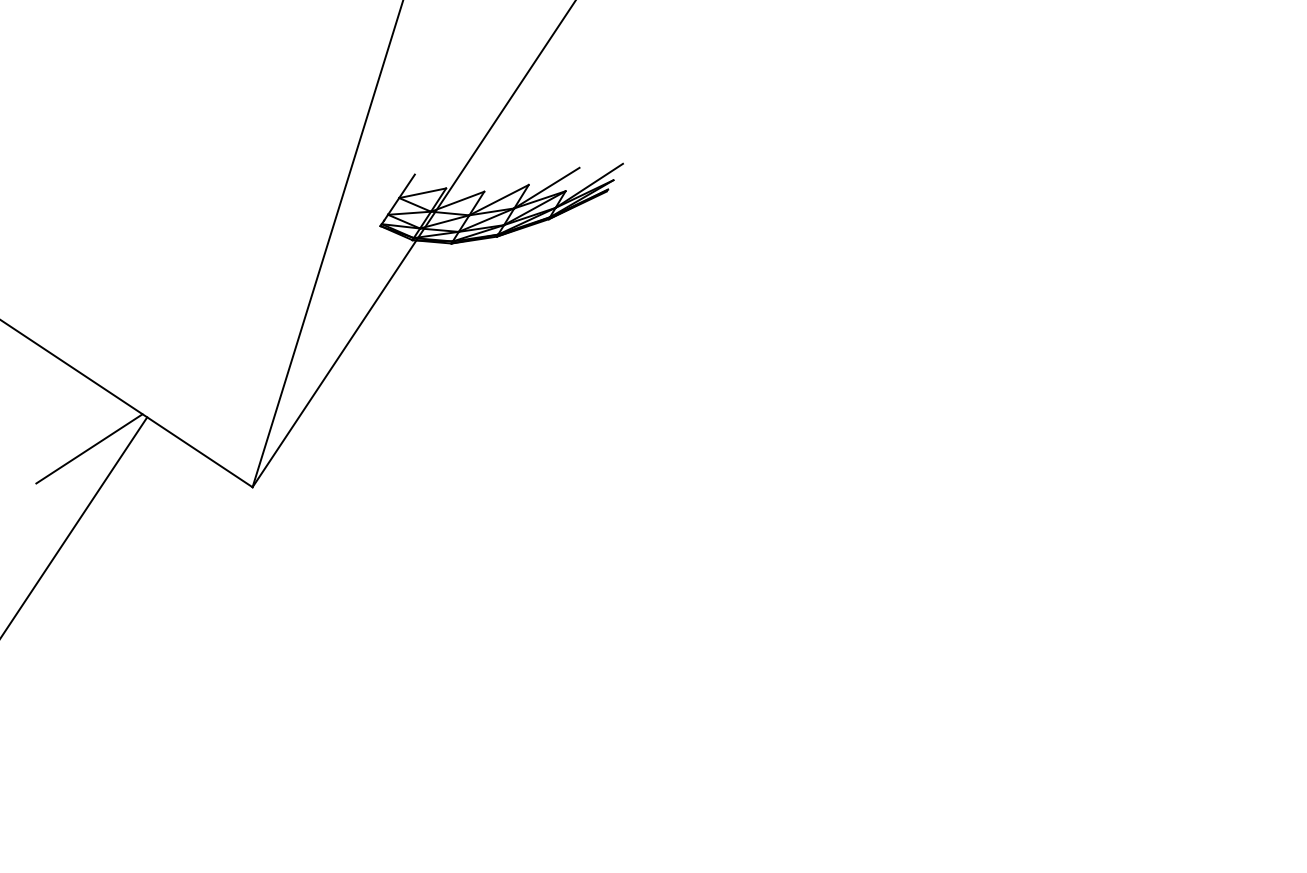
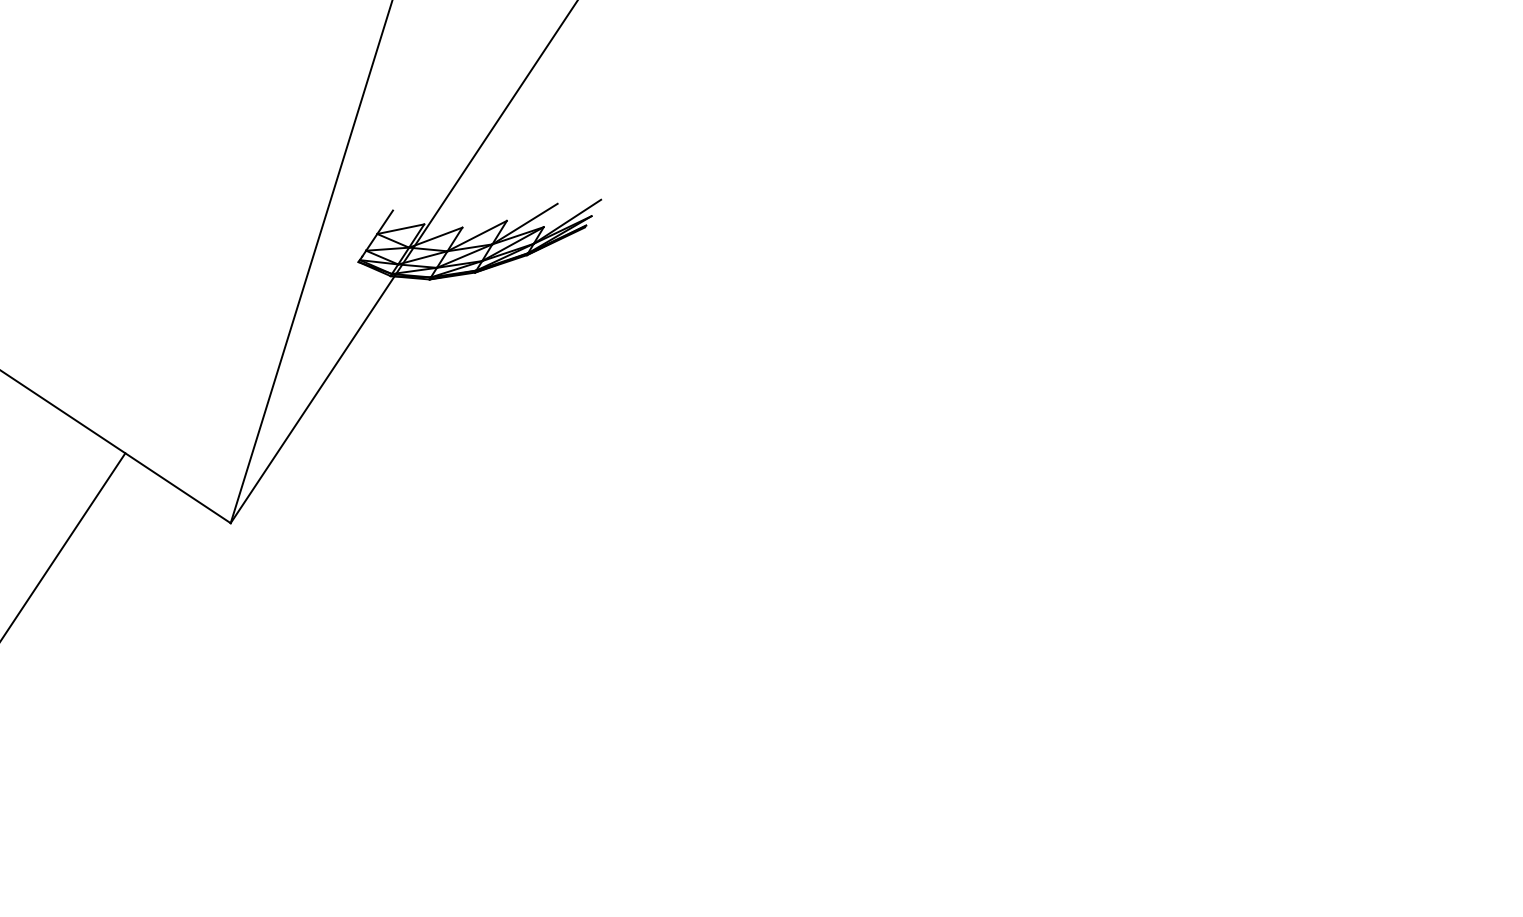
line: (89, 448) -> (67, 484), removed

